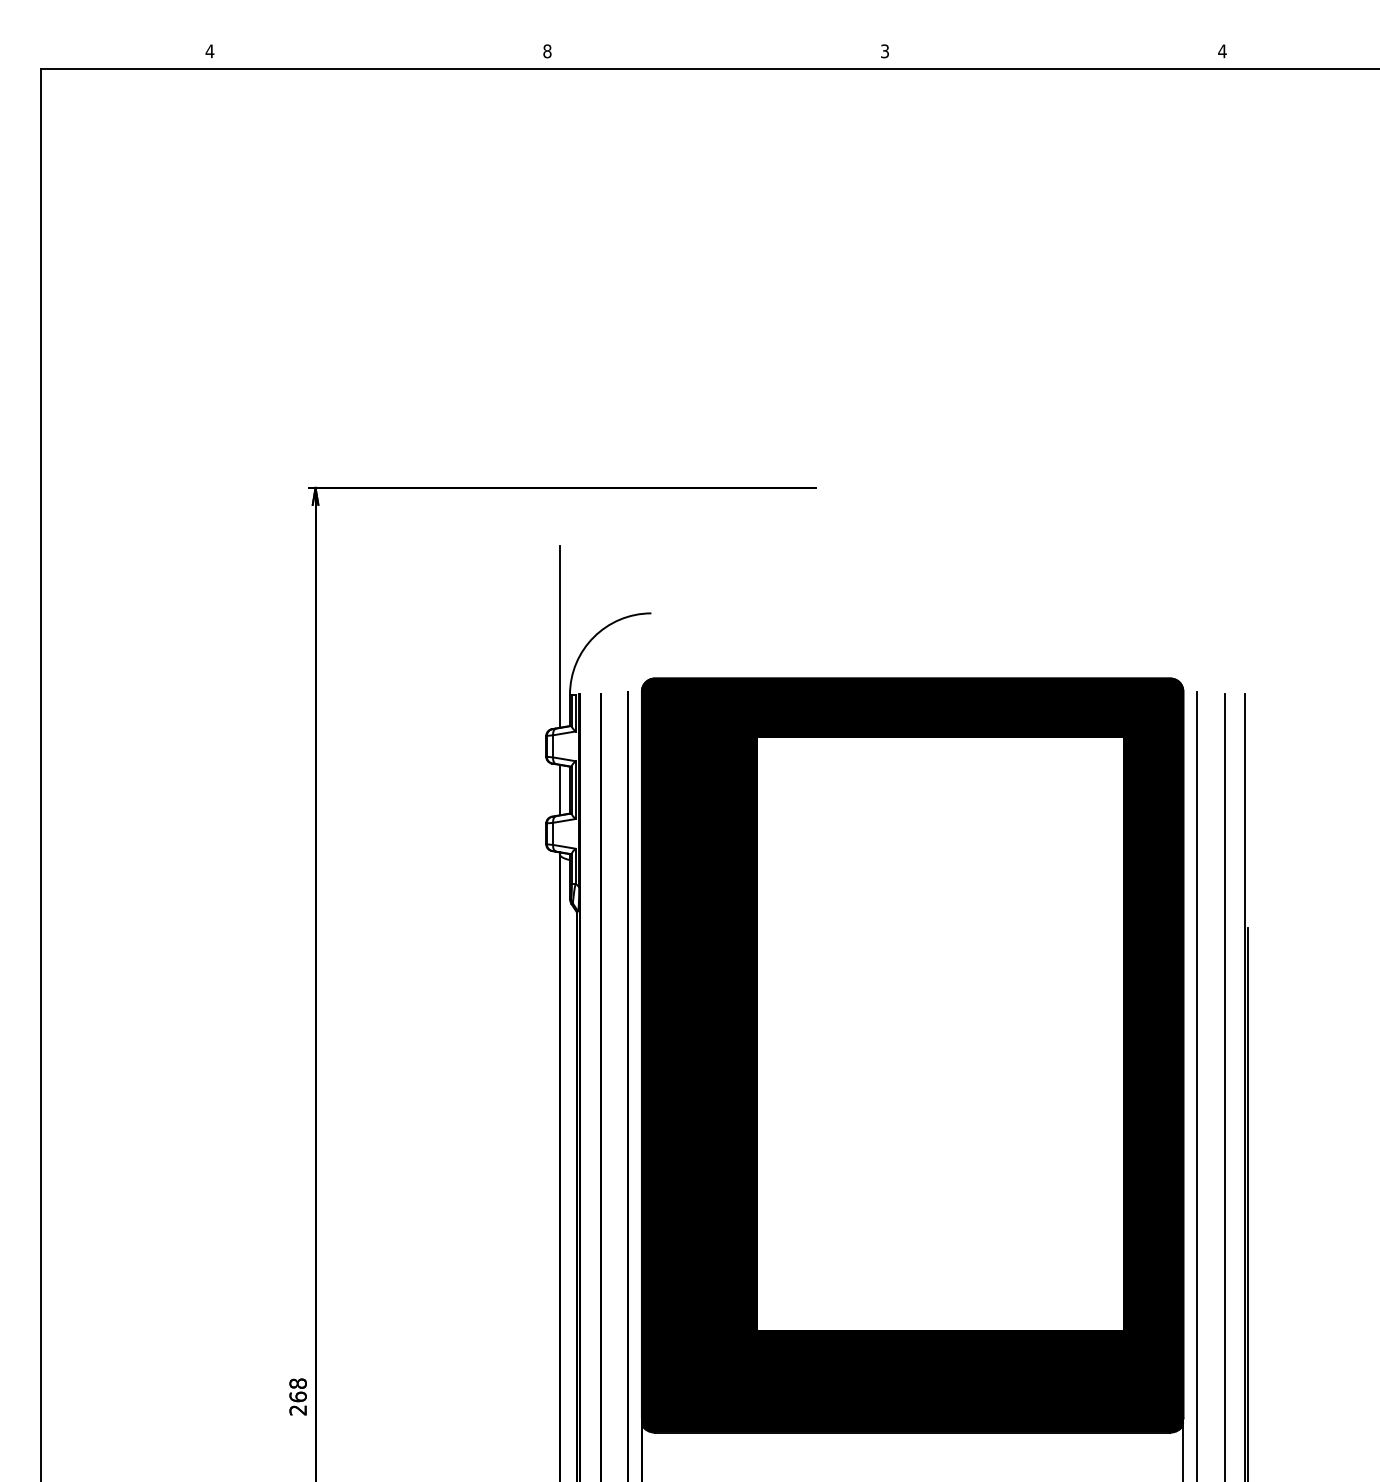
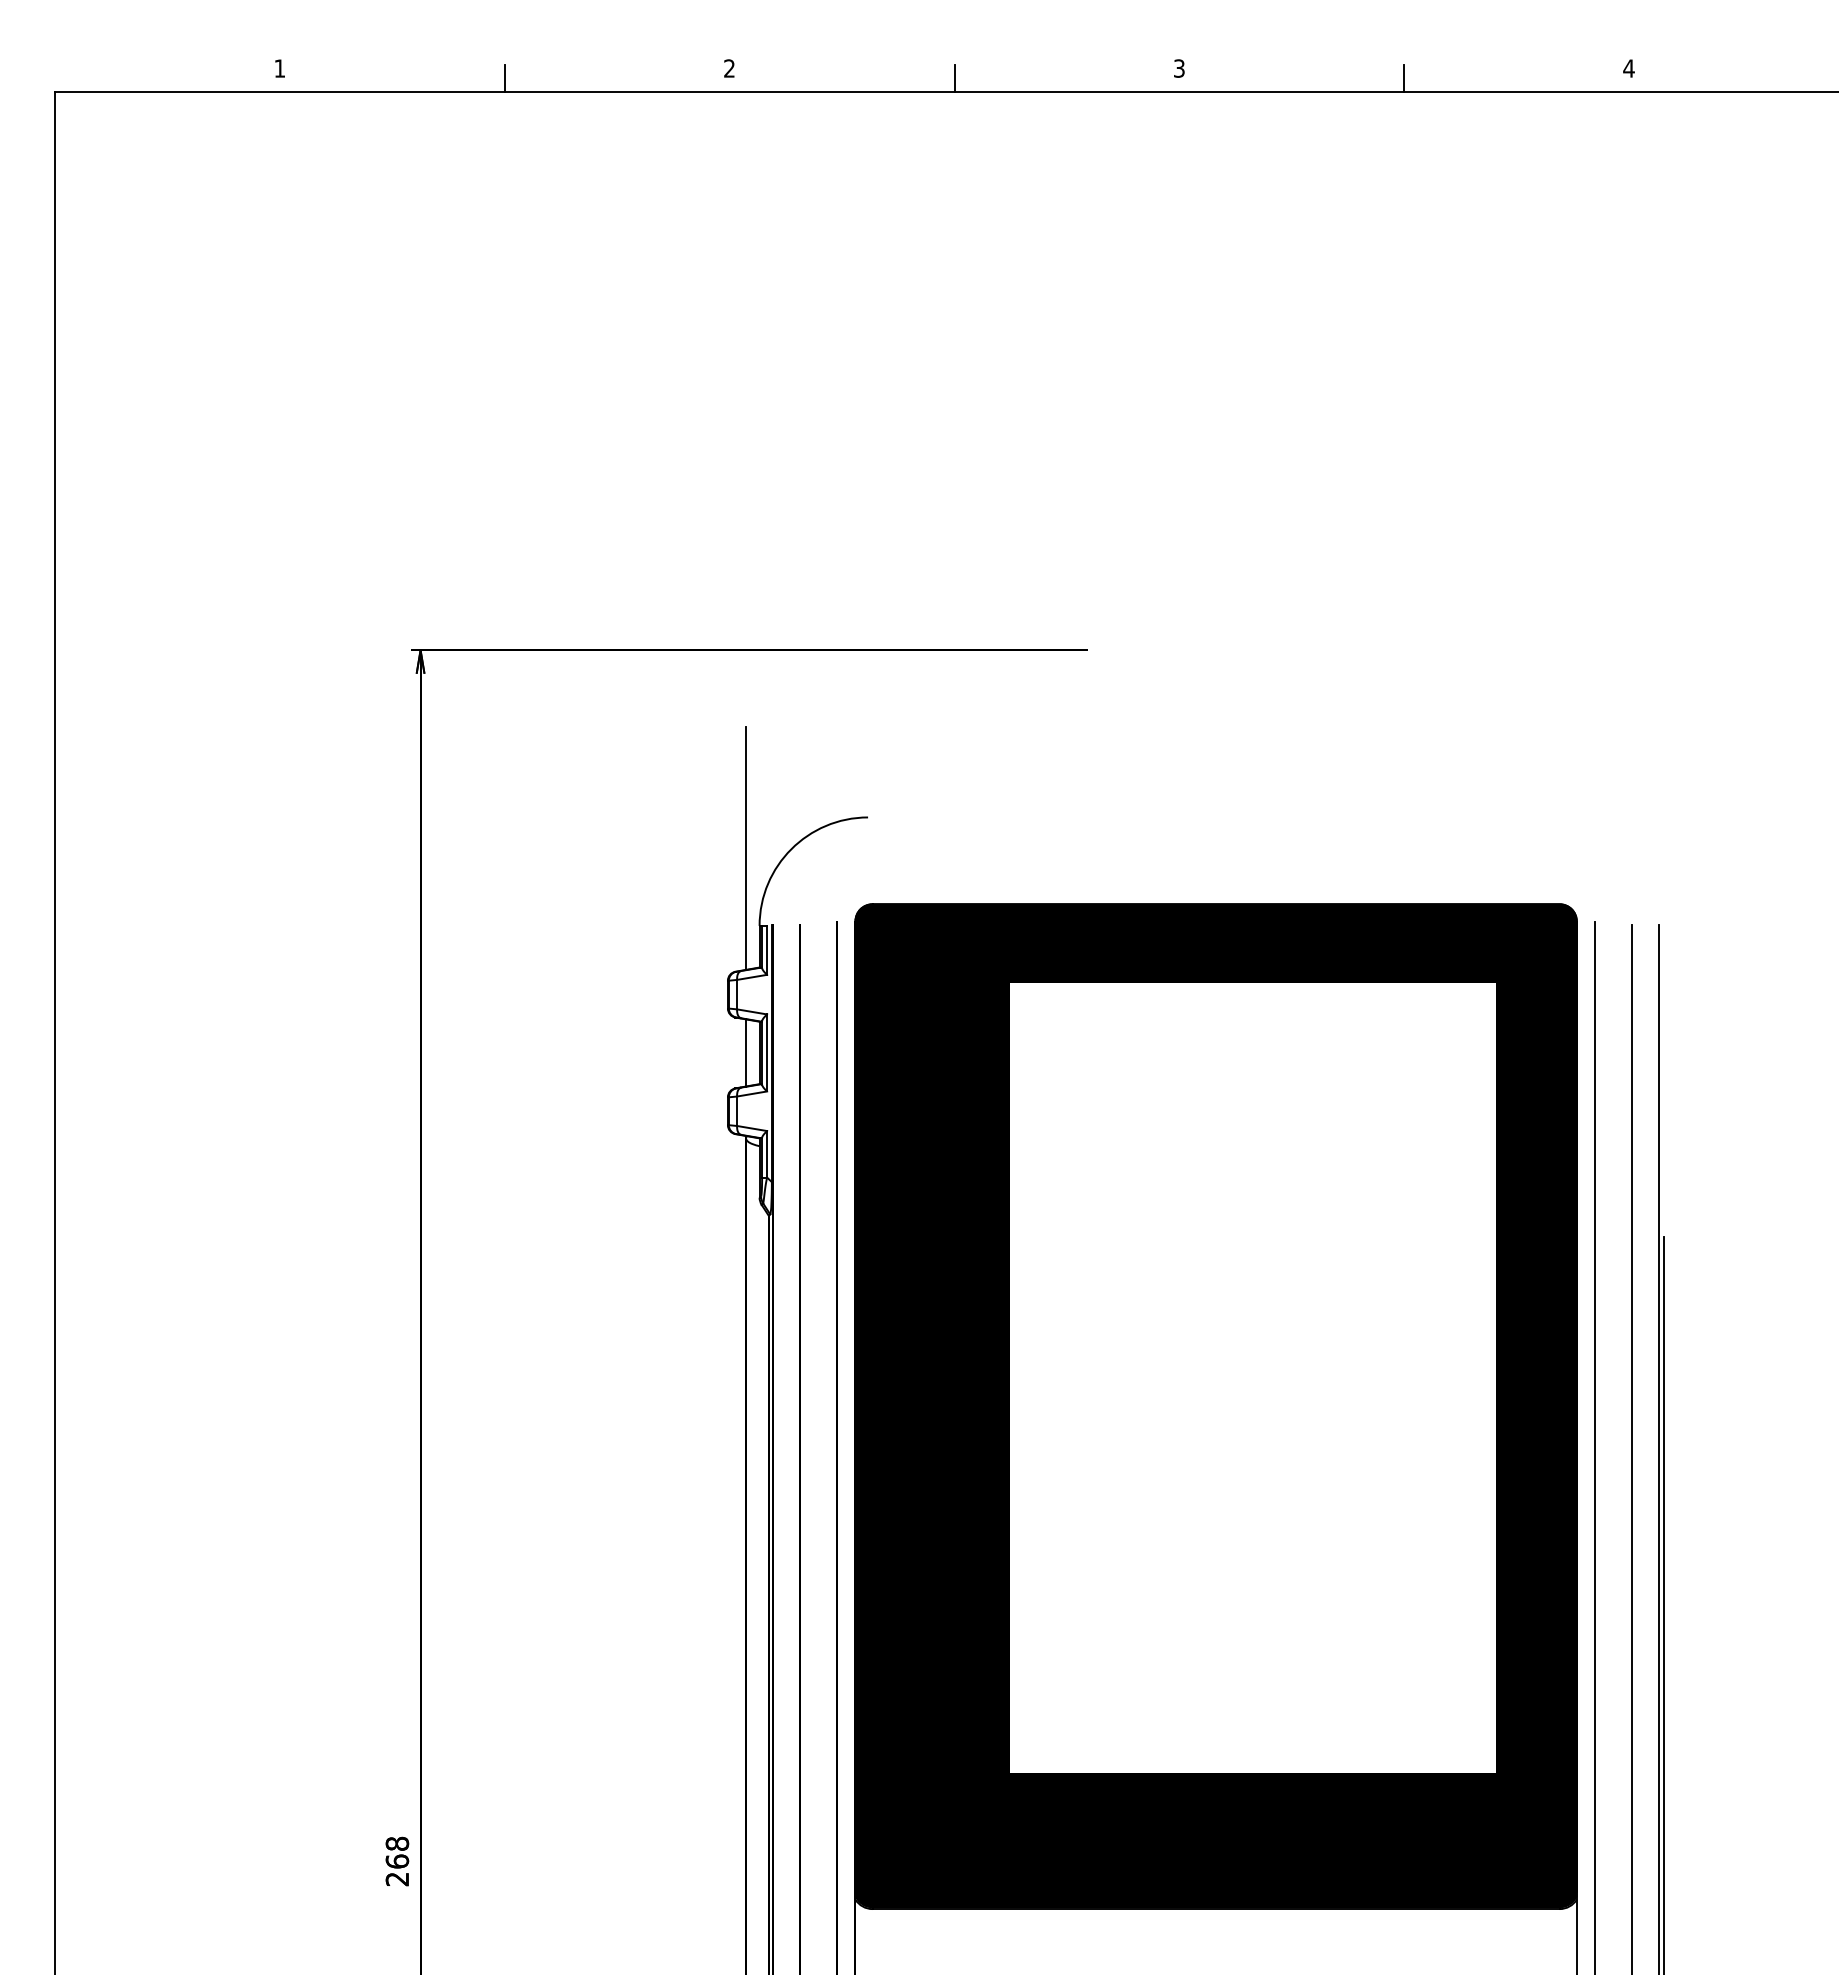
text: (209, 51) -> (279, 68), 4 -> 1
text: (547, 51) -> (729, 68), 8 -> 2
line: (378, 58) -> (504, 77), added
line: (716, 58) -> (954, 77), added
line: (1053, 58) -> (1404, 77), added

